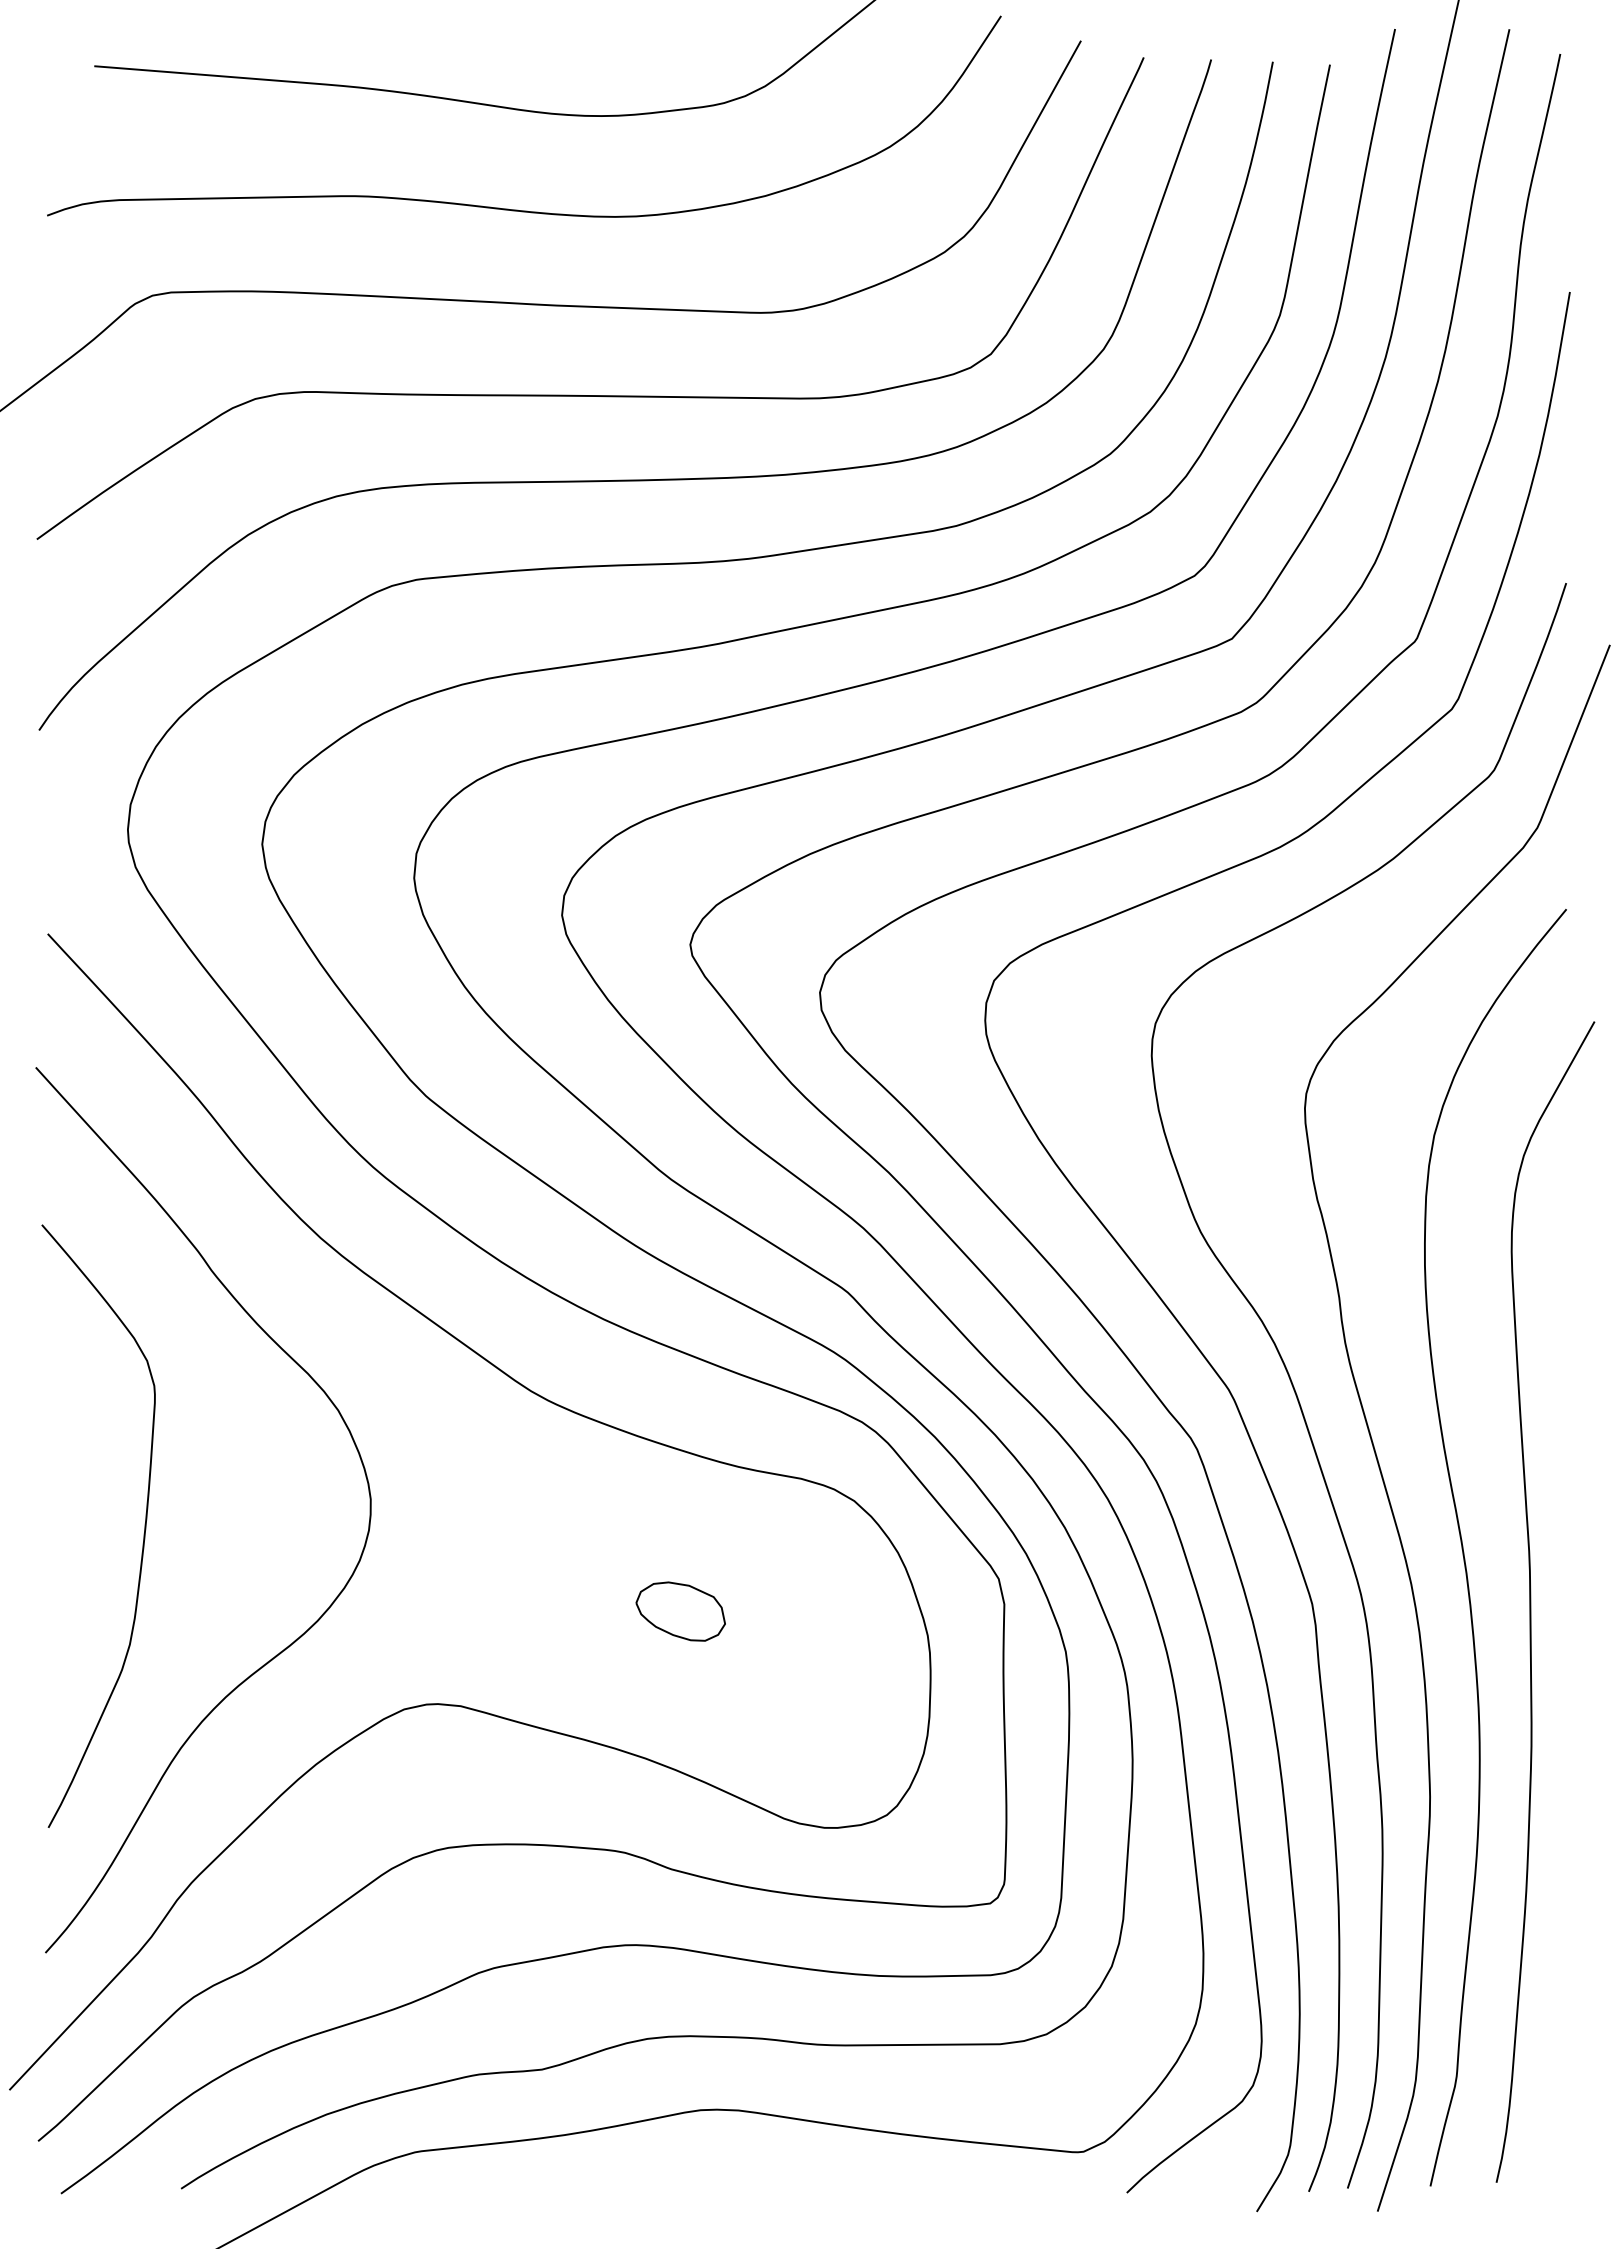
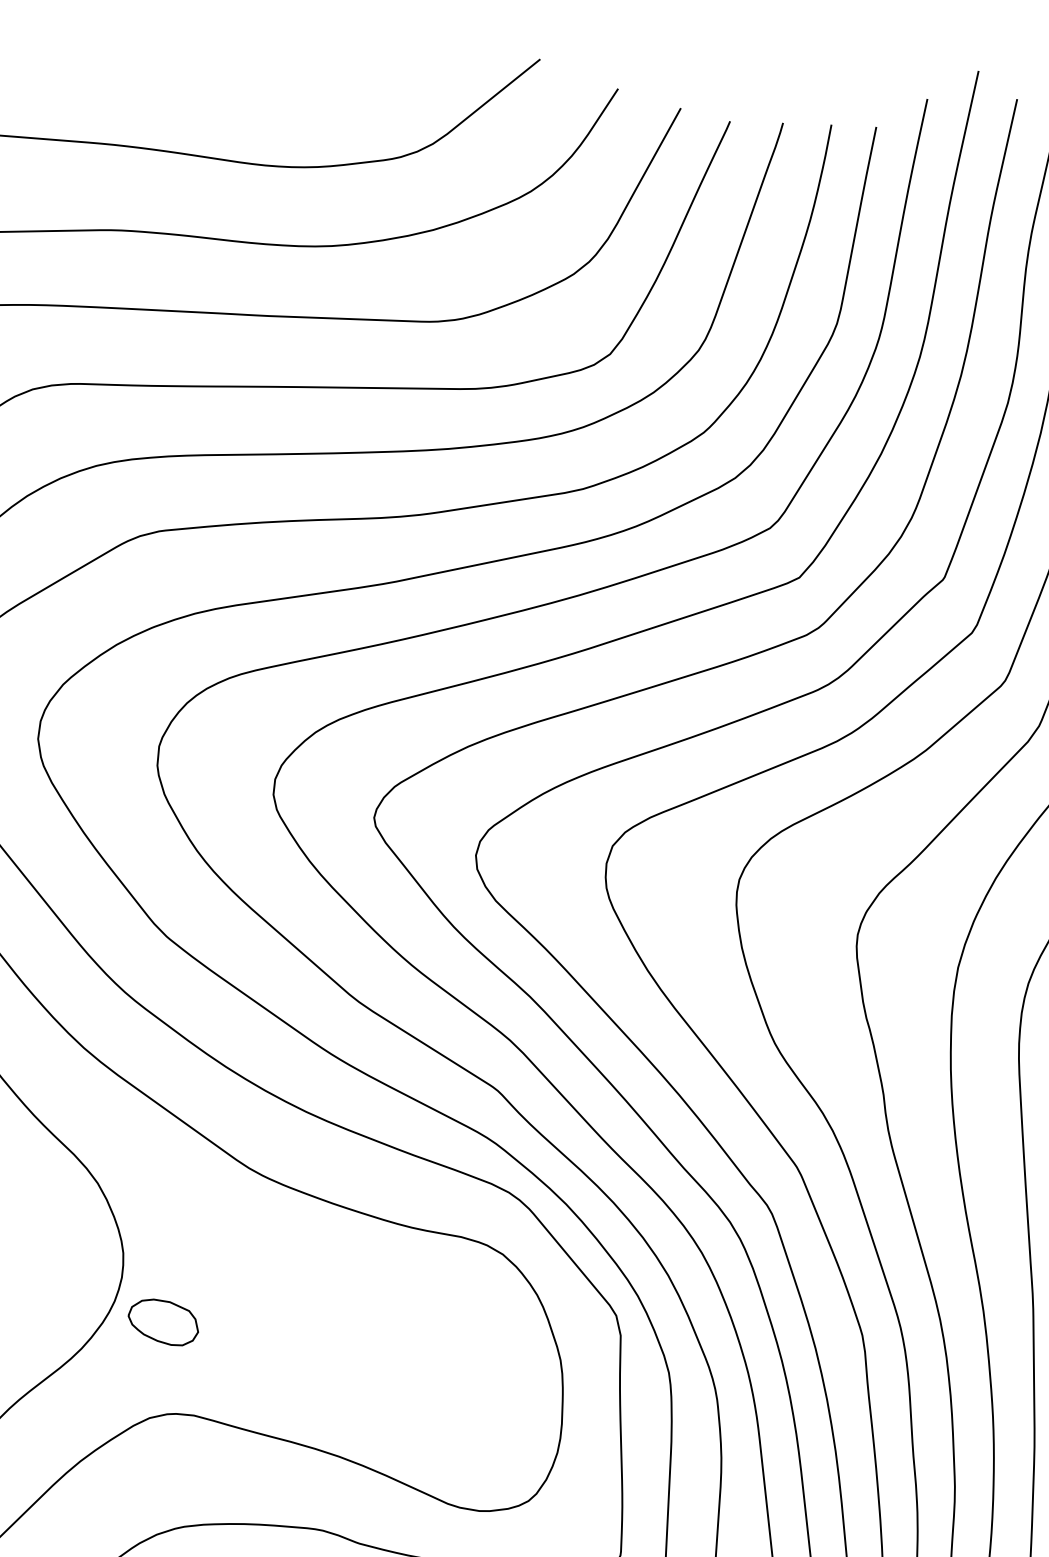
part: (680, 1611) -> (163, 1322), moved

